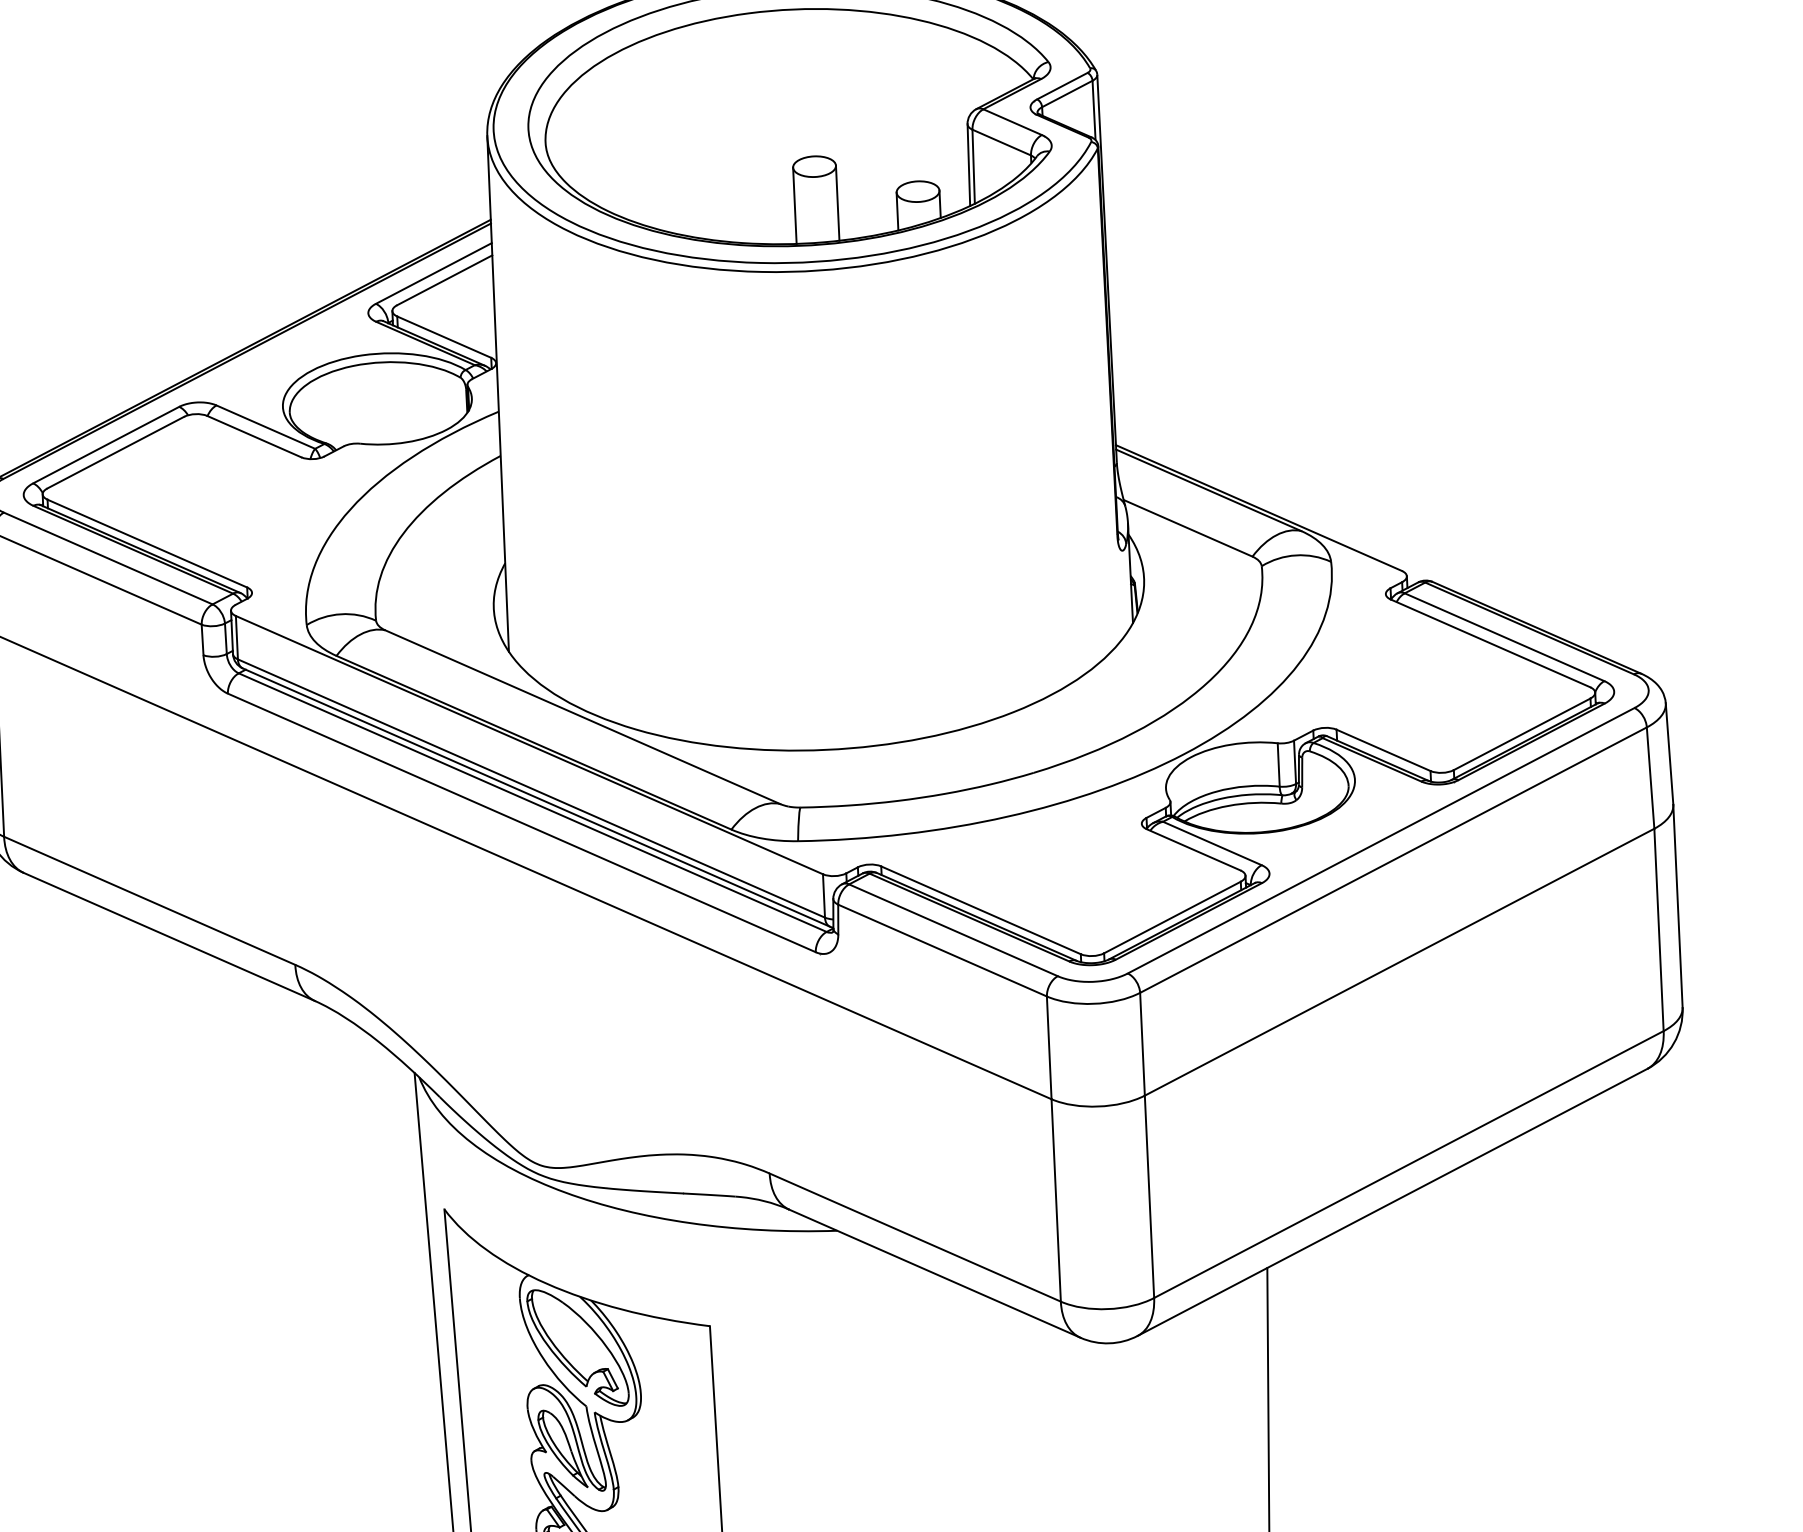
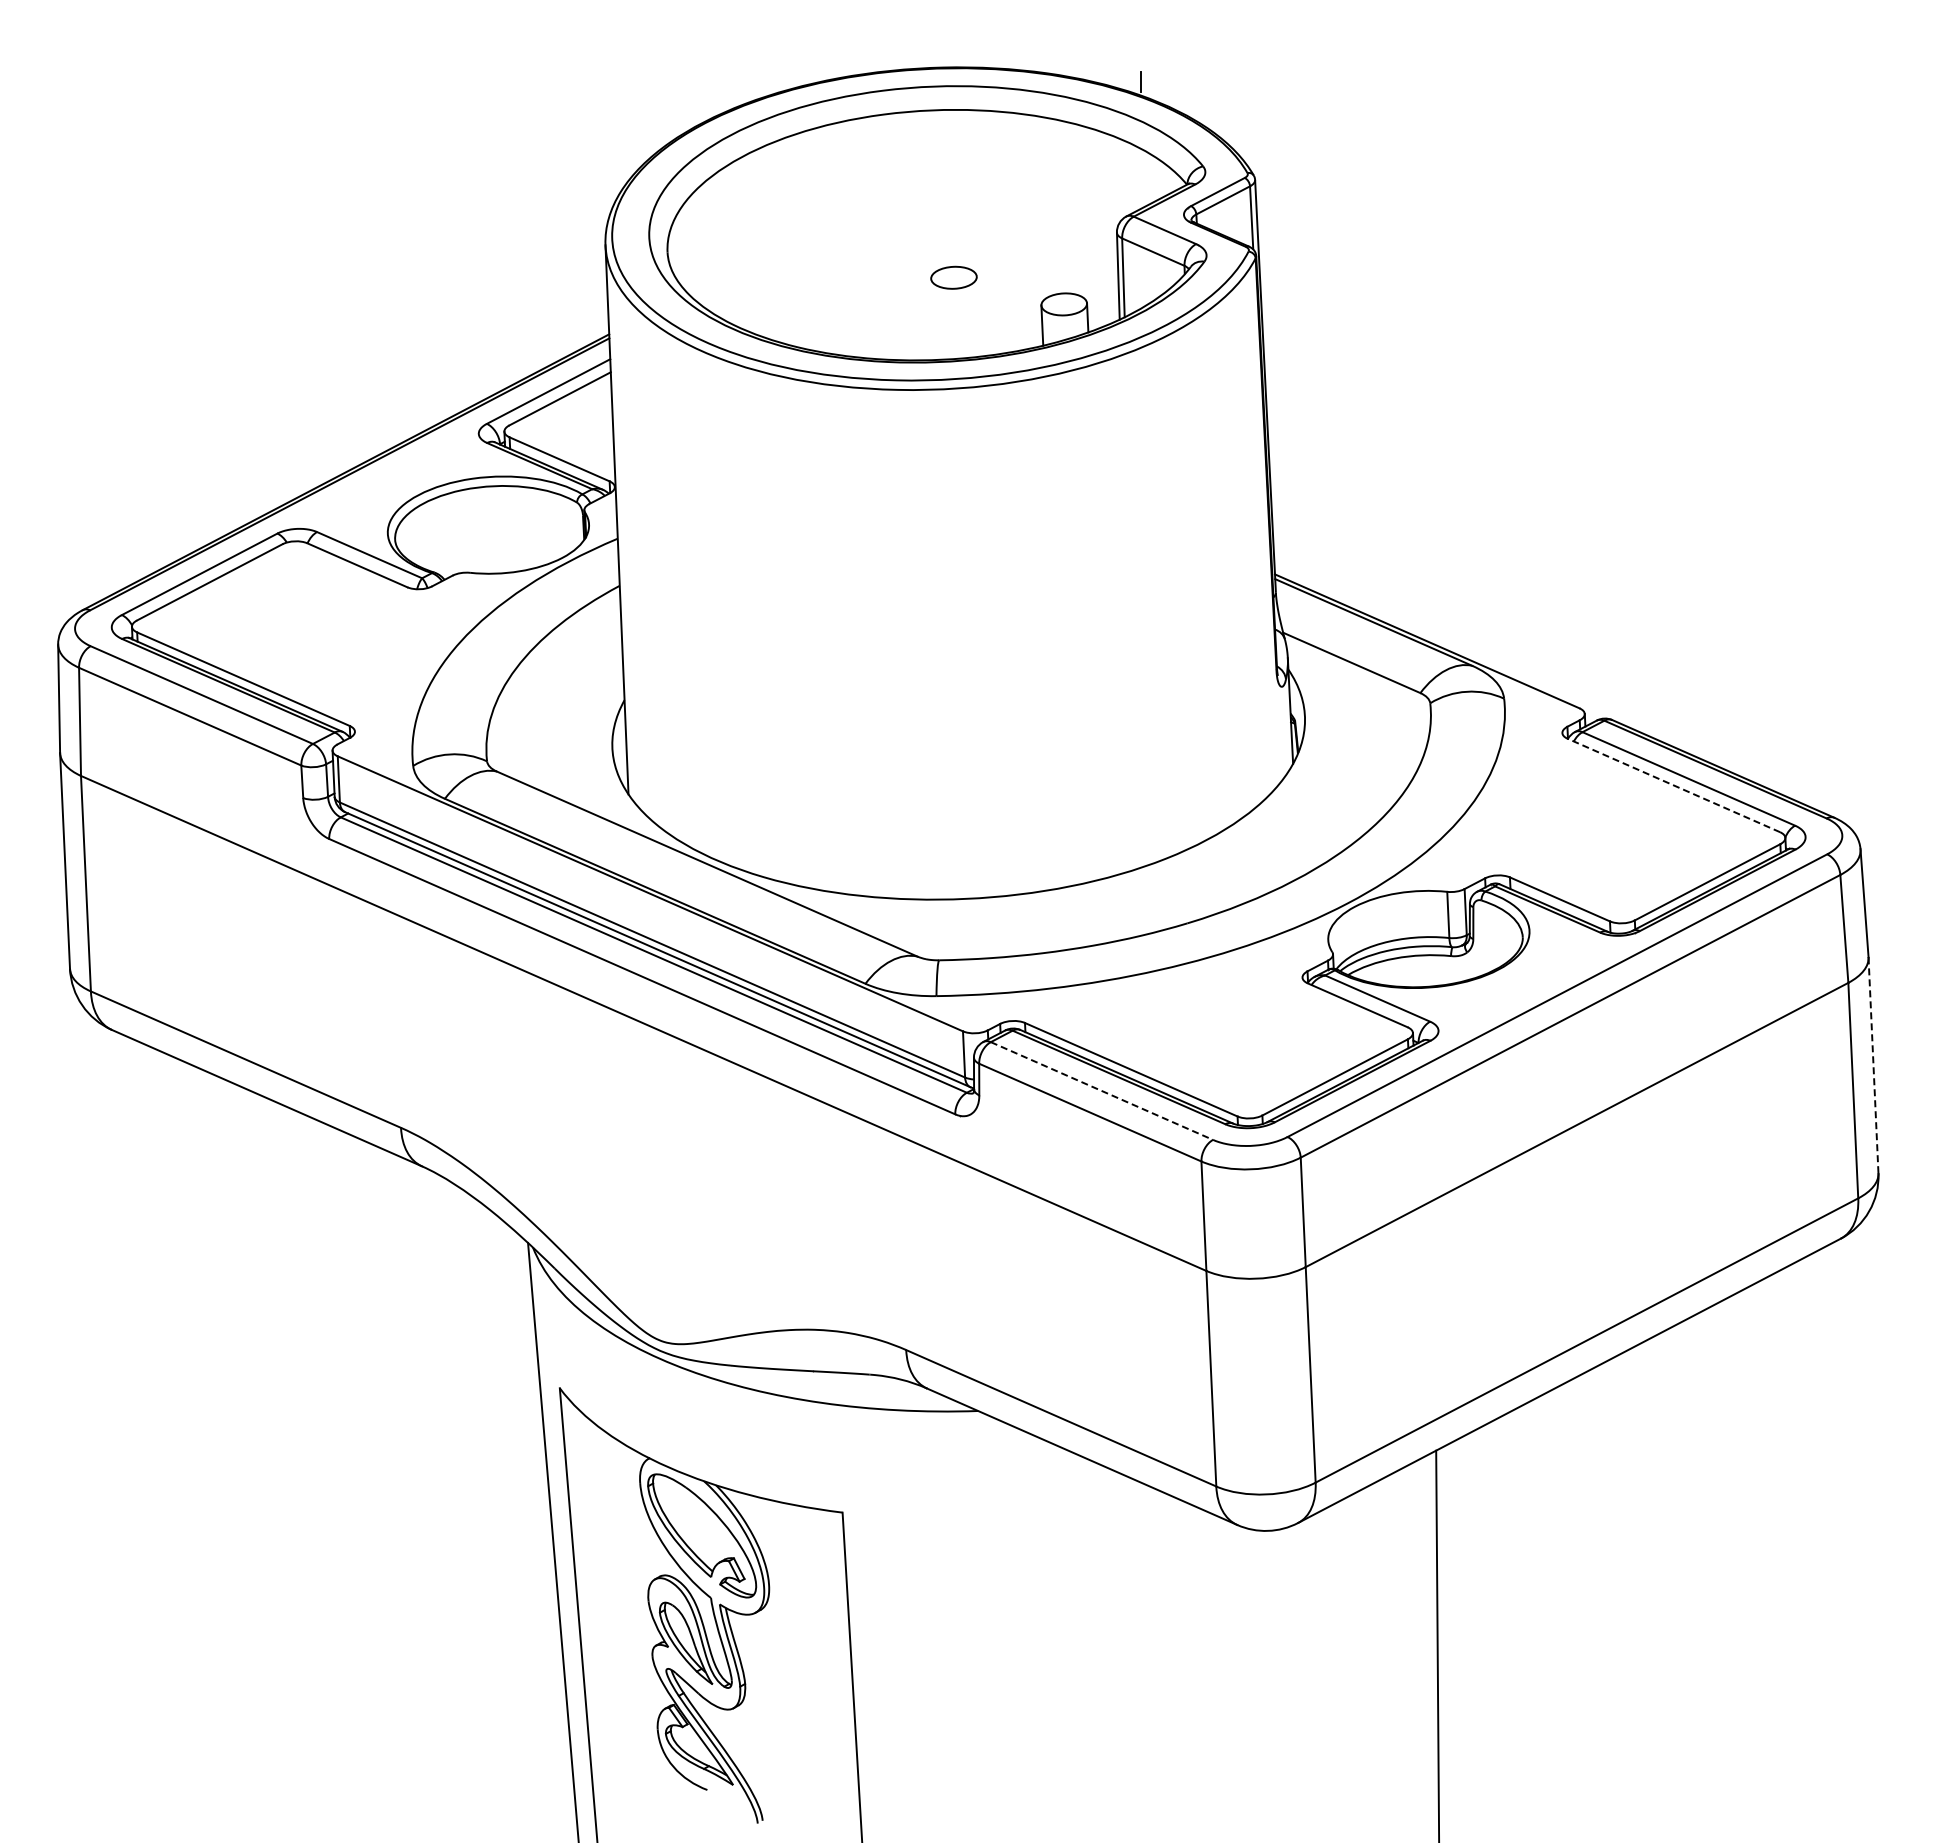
line: (837, 203) -> (978, 316), removed
line: (794, 205) -> (932, 319), removed
line: (1490, 643) -> (1673, 785), solid -> dashed
line: (1677, 906) -> (1873, 1065), solid -> dashed
line: (953, 930) -> (1102, 1091), solid -> dashed

